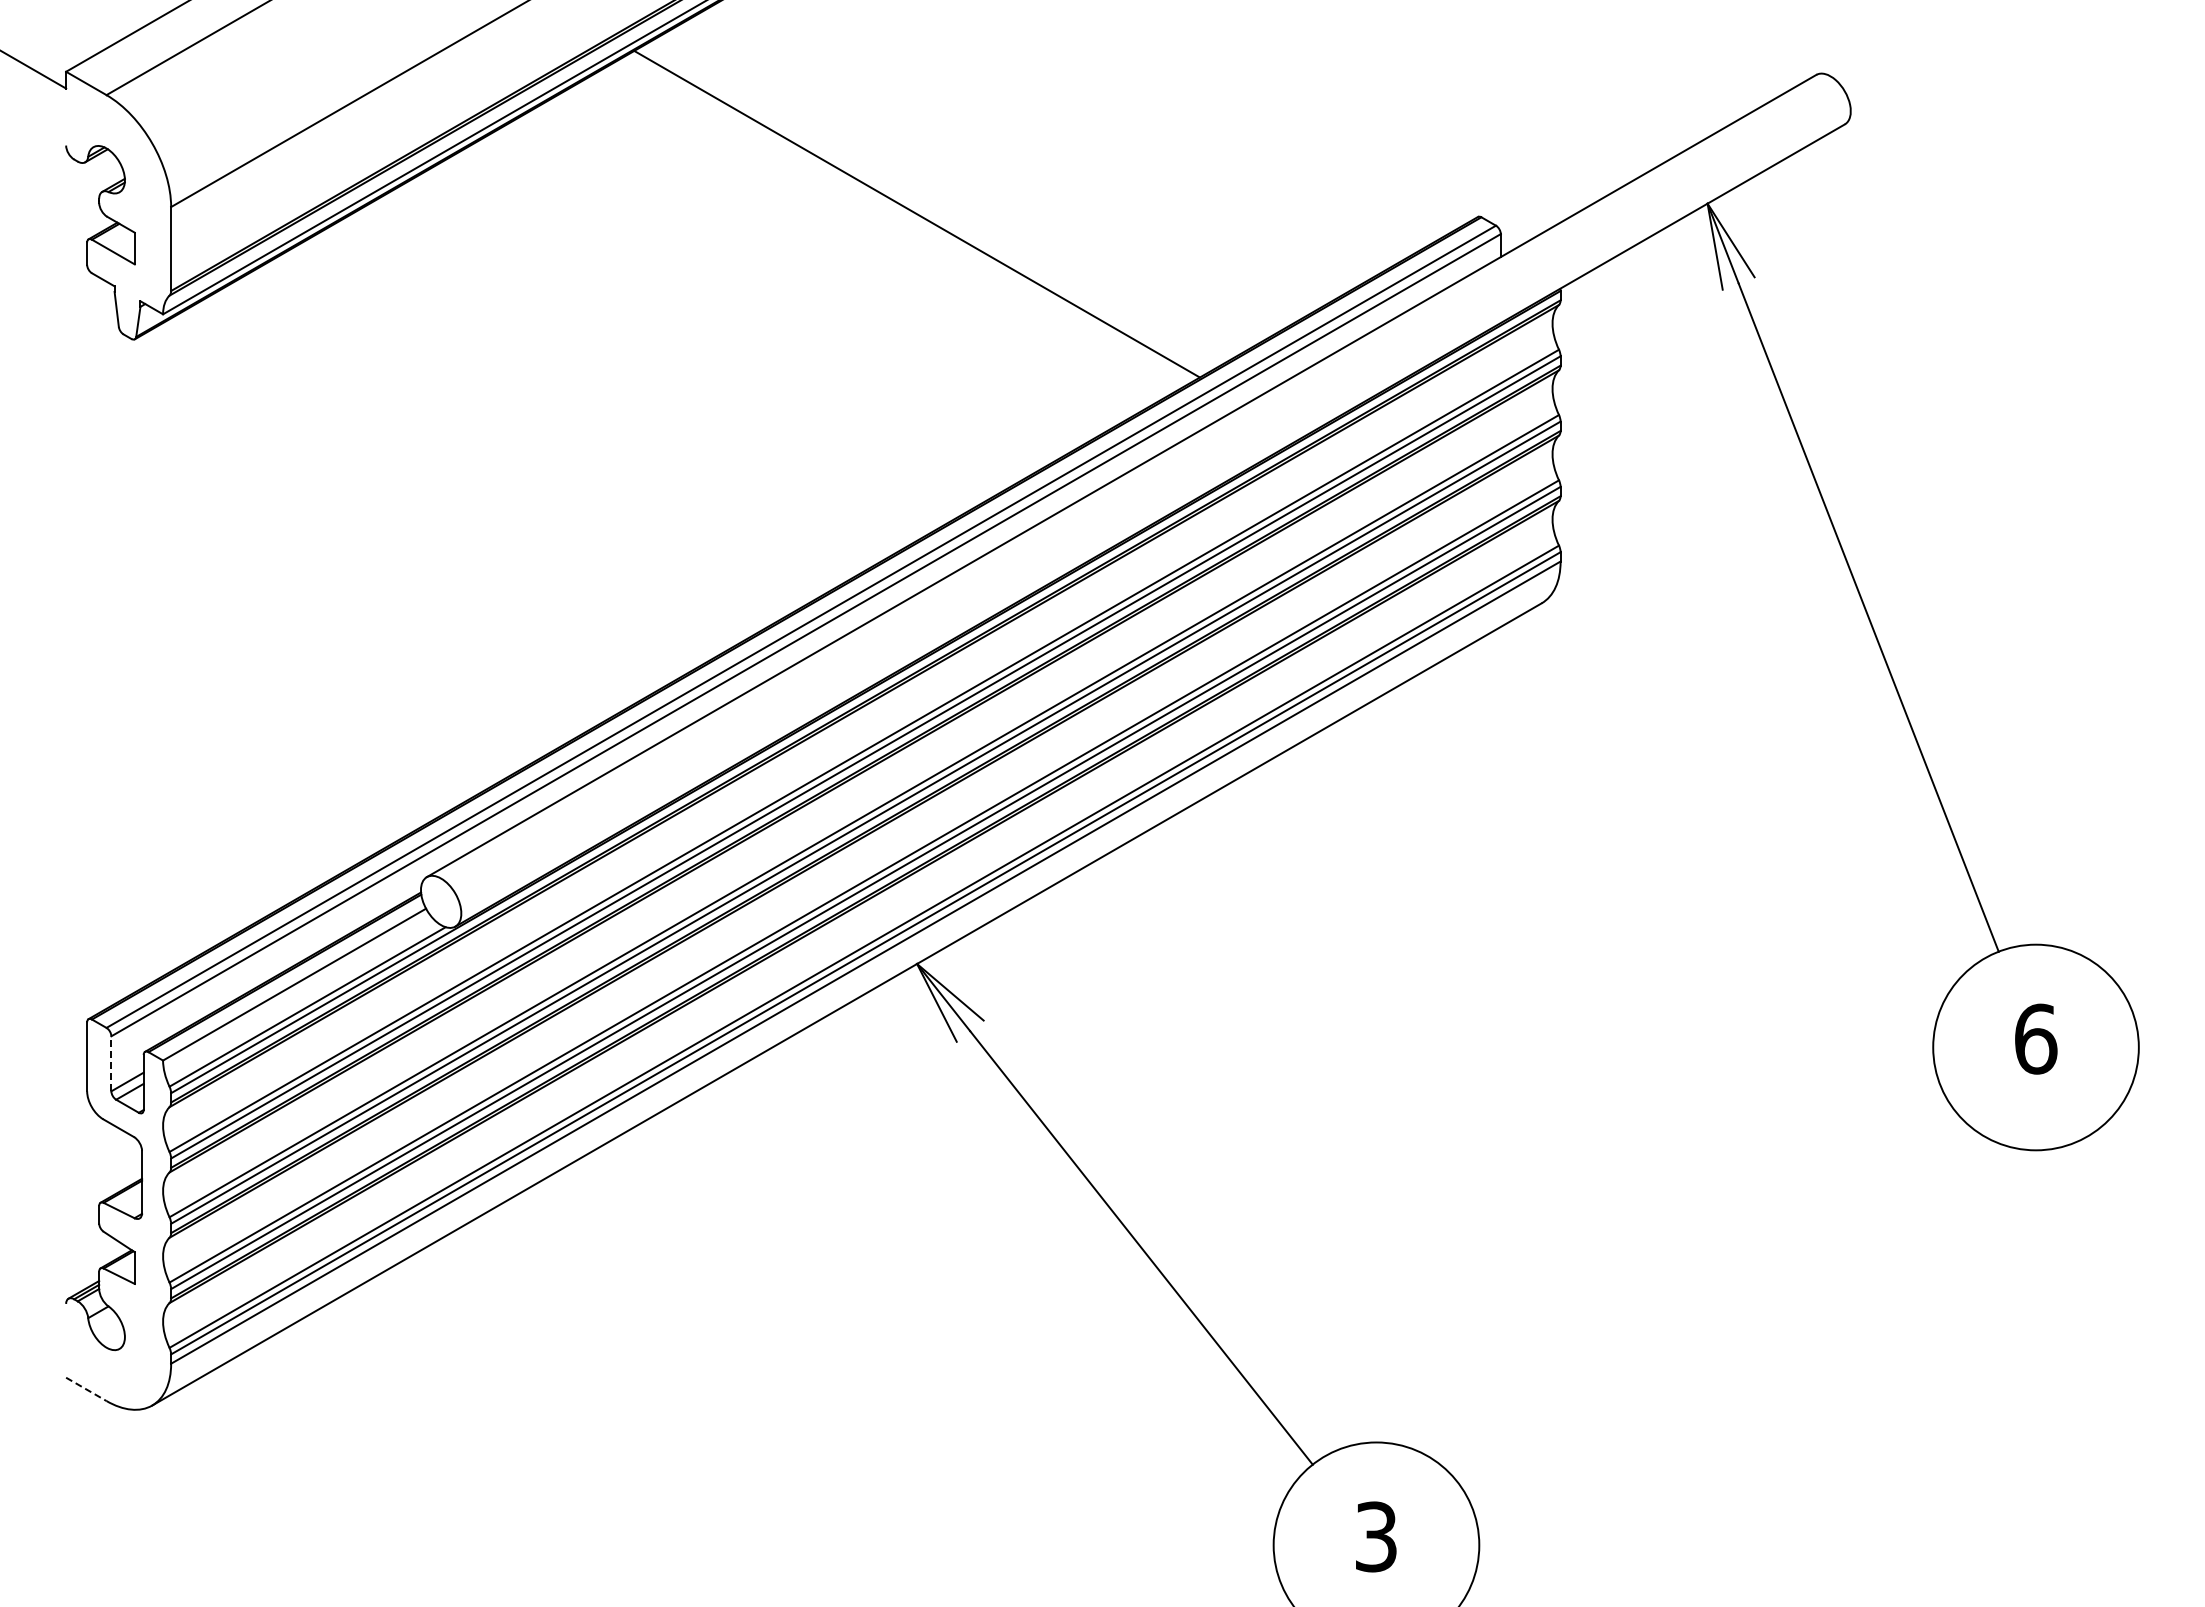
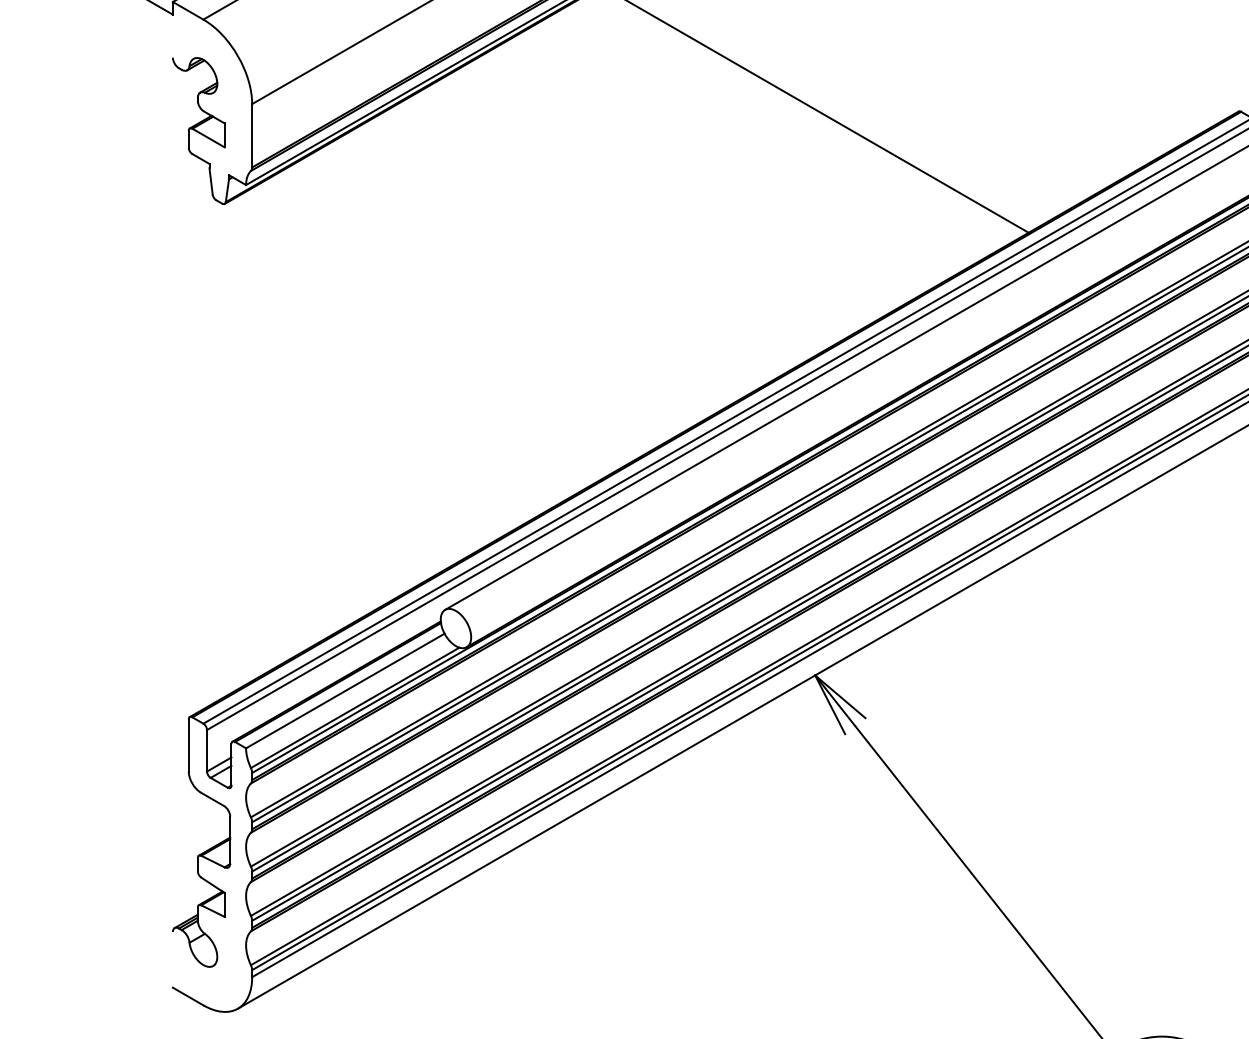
line: (111, 1063) -> (207, 750), dashed -> solid
line: (86, 1389) -> (188, 996), dashed -> solid

